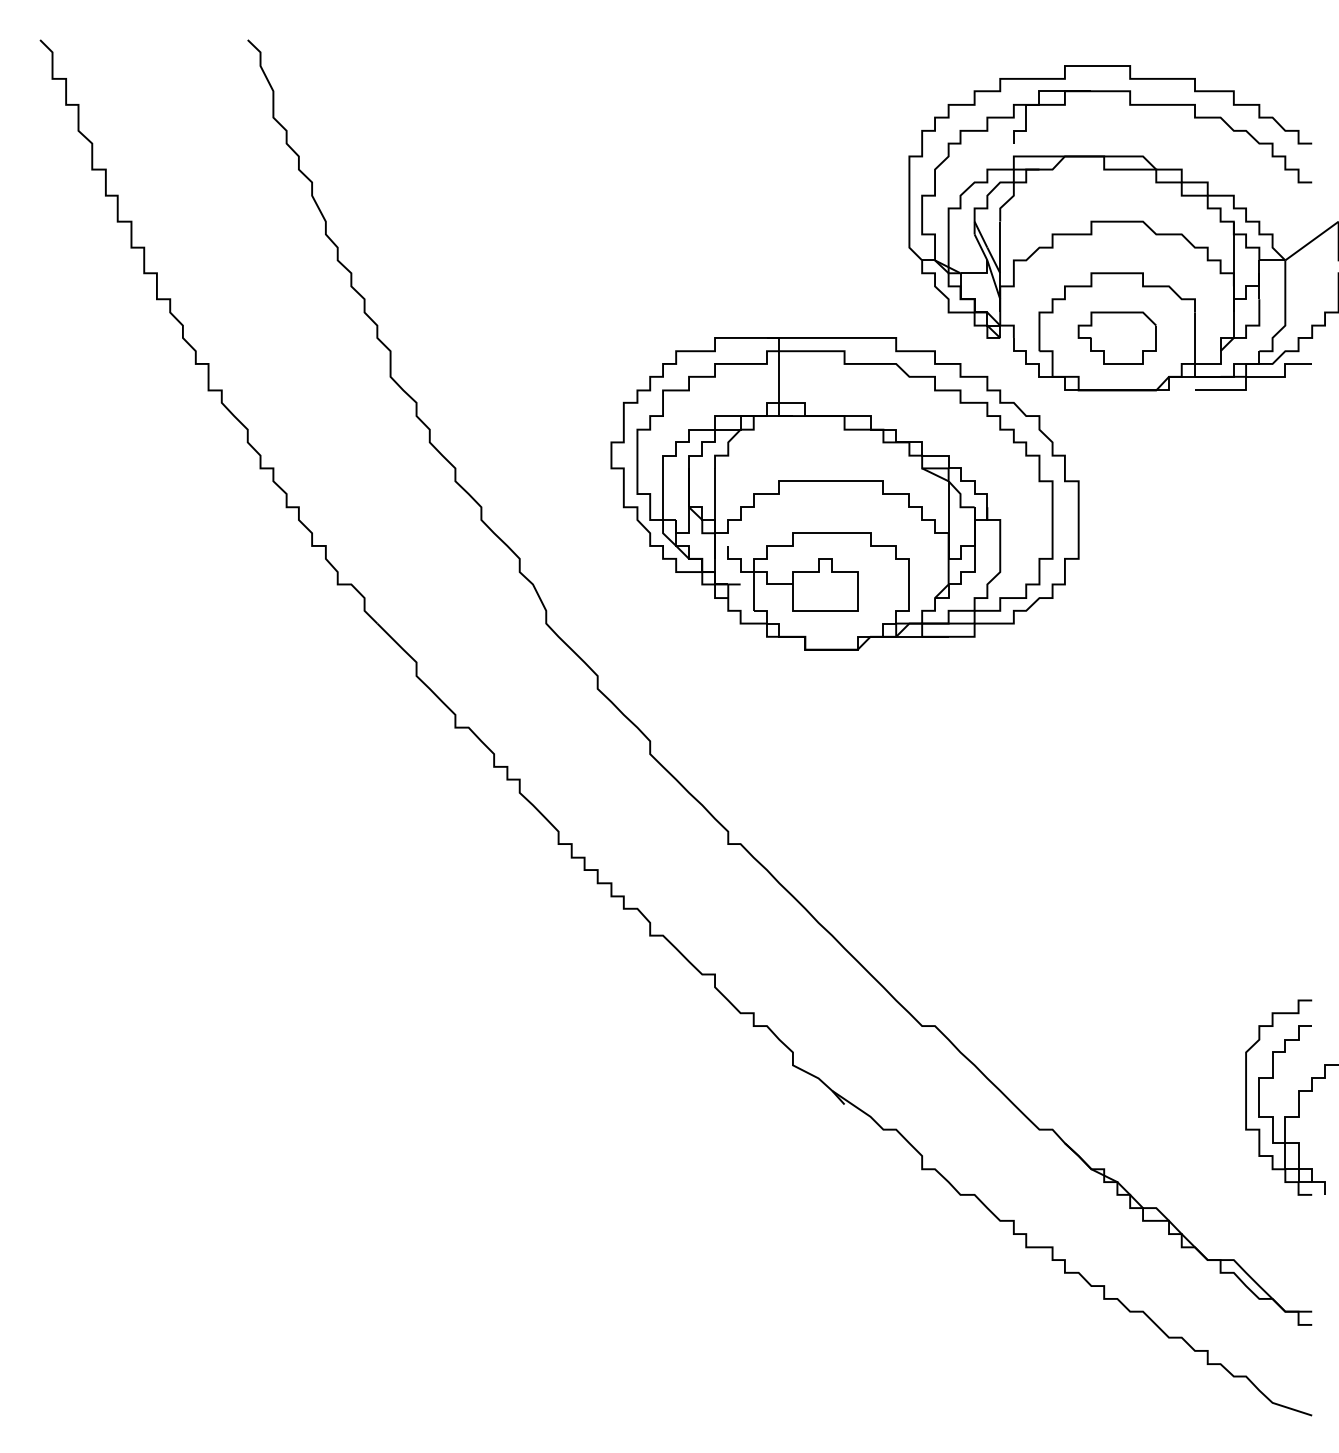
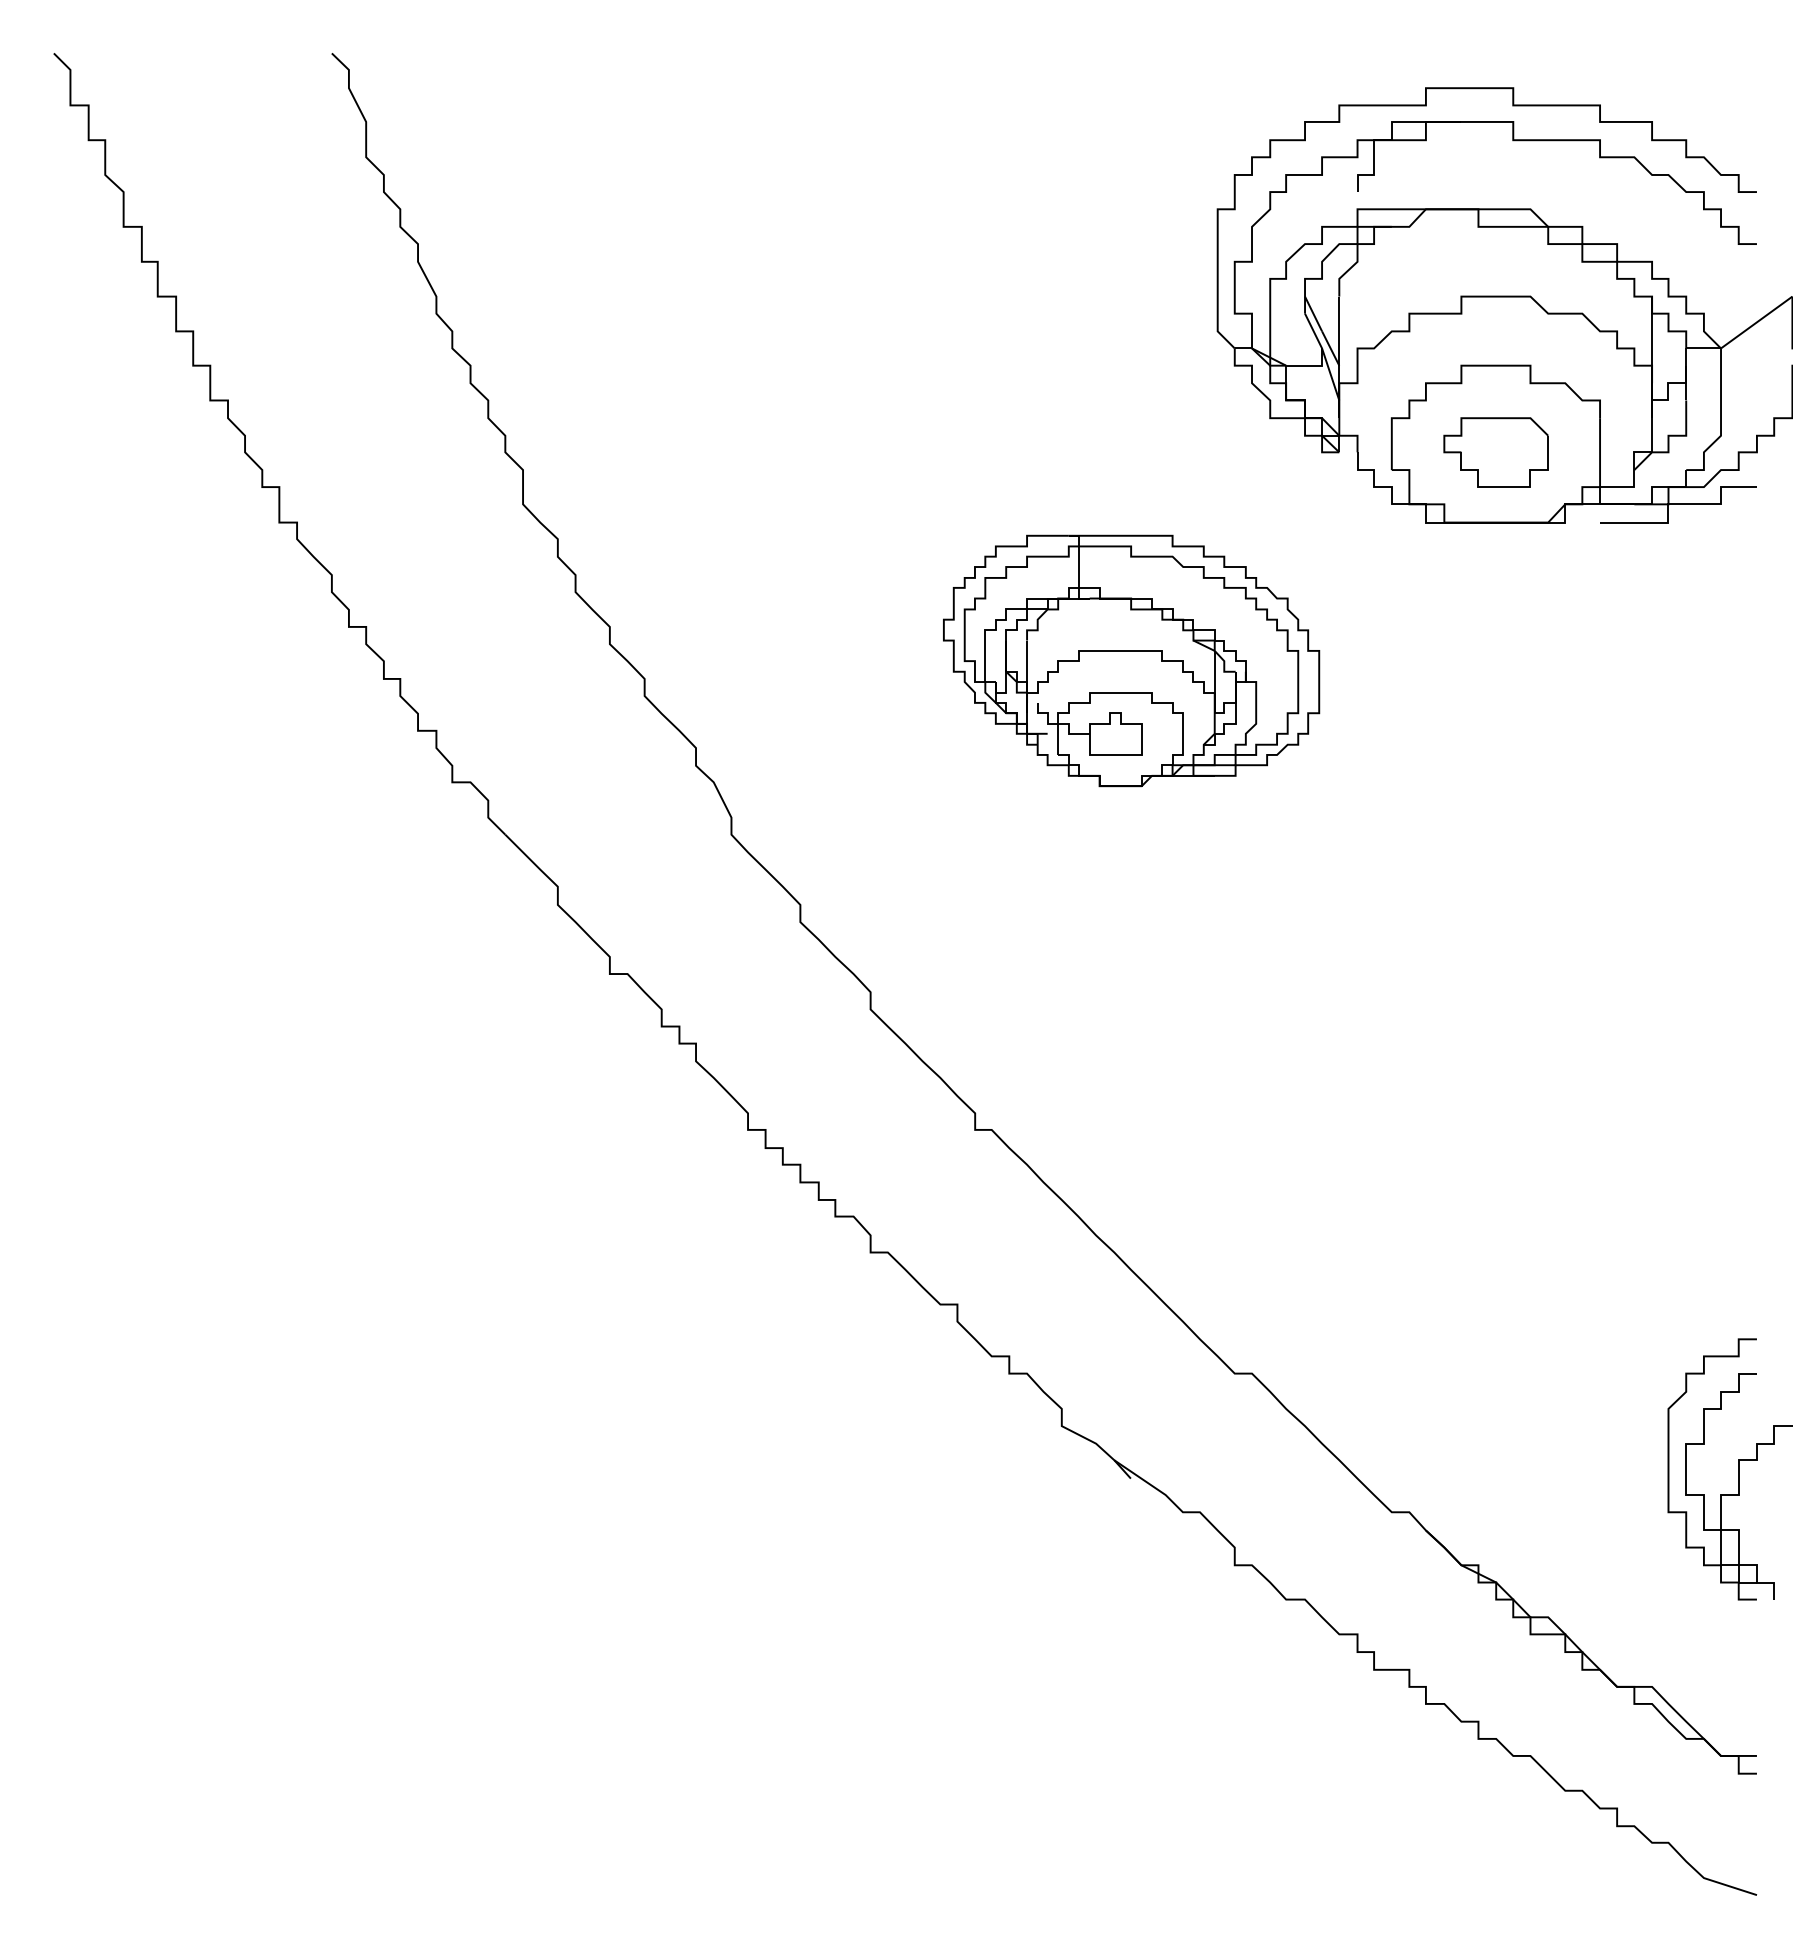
part: (845, 493) -> (1131, 660), size x0.6

